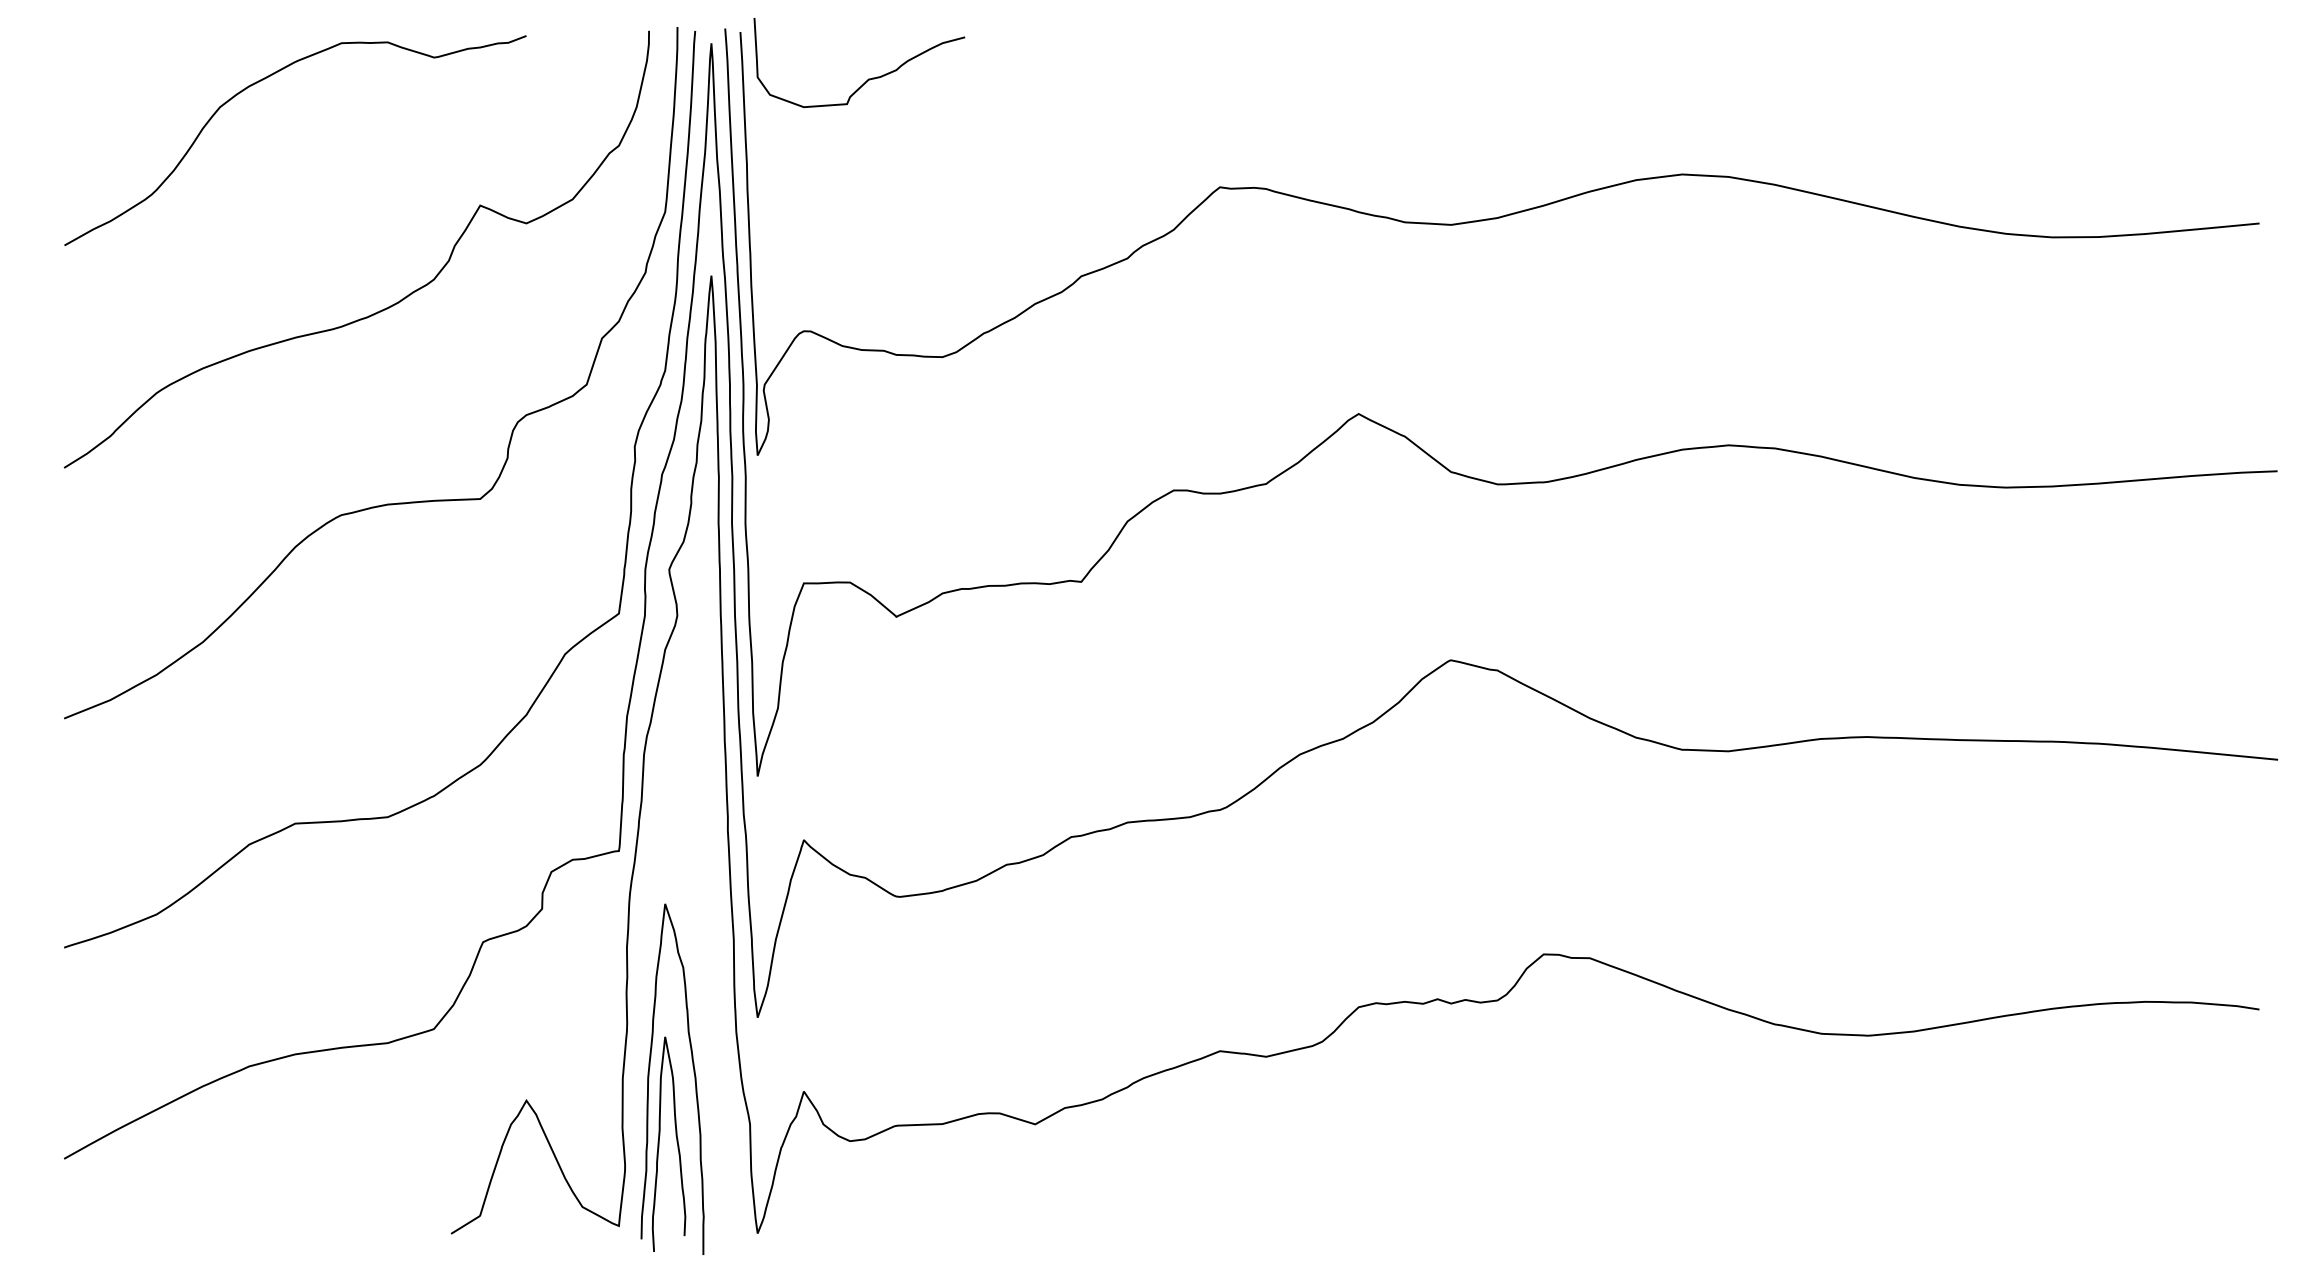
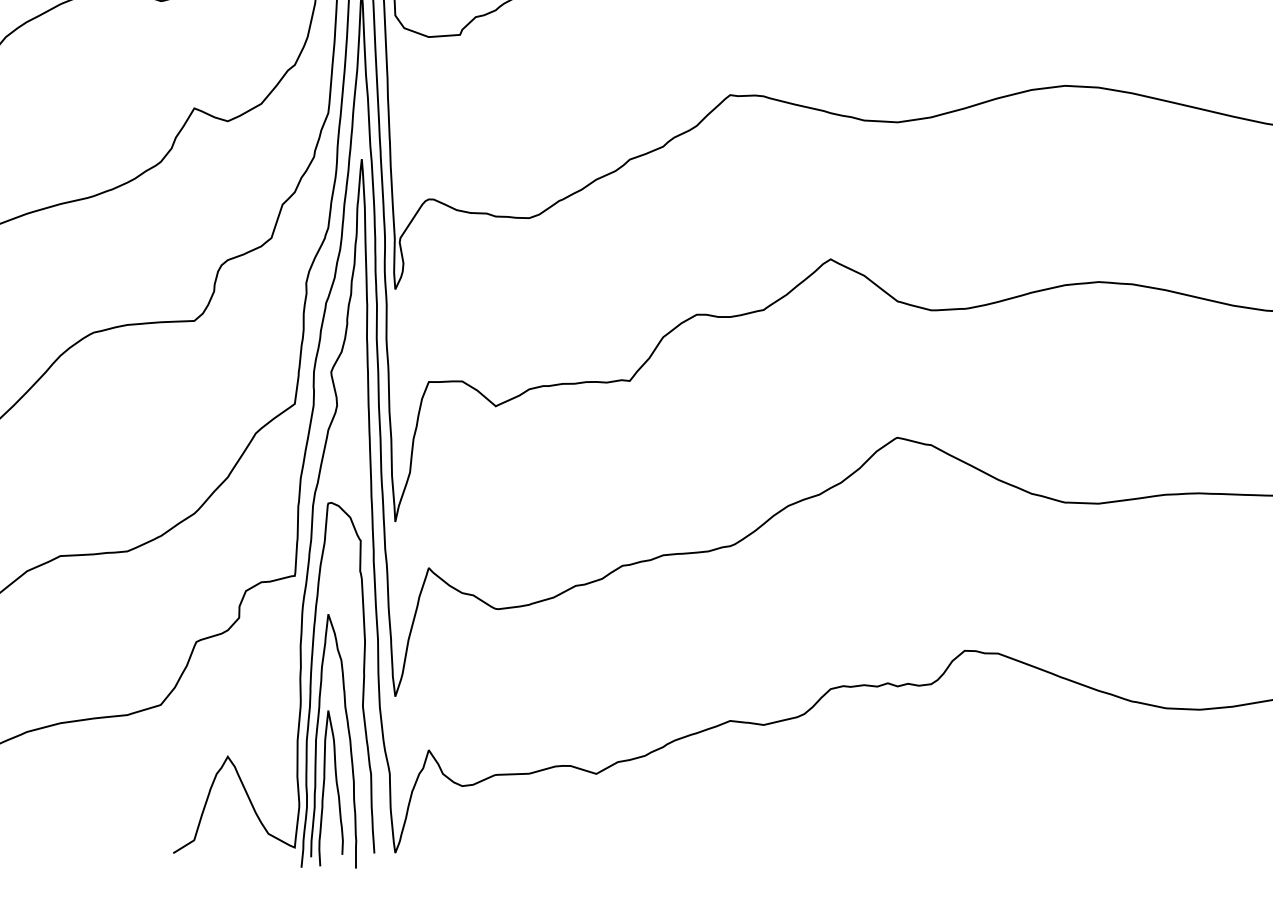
curve: (712, 1009) -> (362, 690), added

